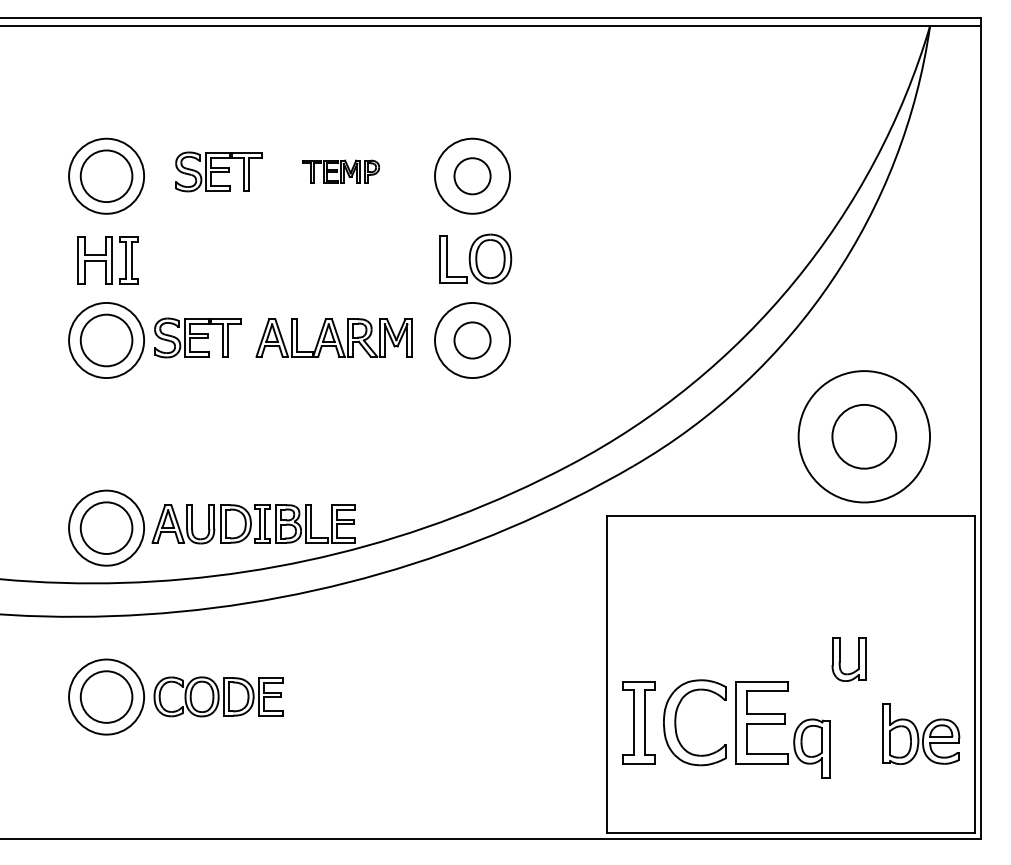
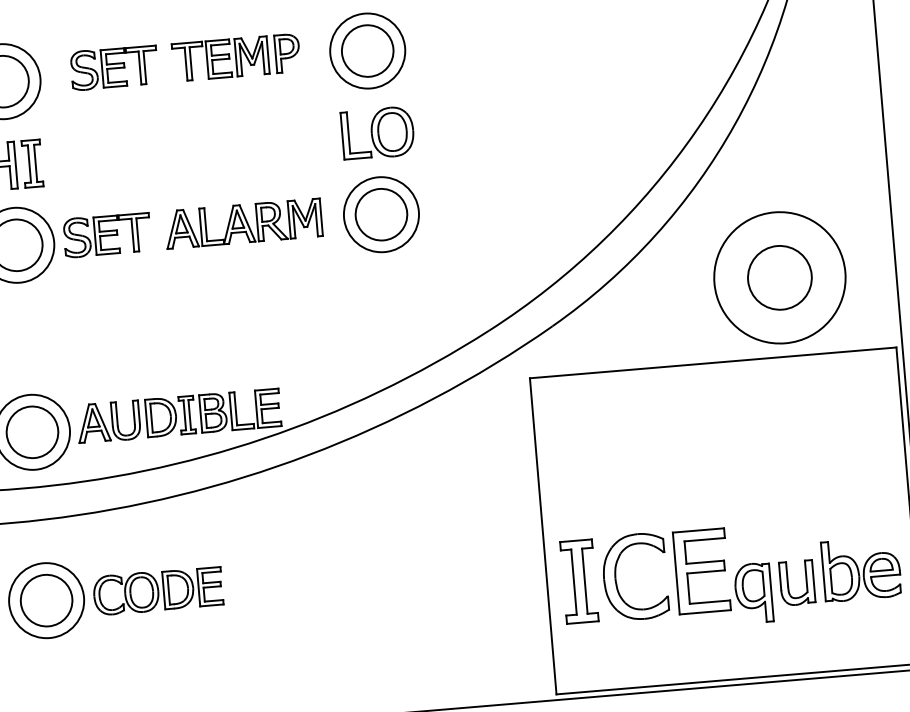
part: (341, 171) -> (236, 57), size x1.67
circle: (472, 176) -> (367, 51), size x1.43
circle: (472, 340) -> (381, 214), size x1.43
part: (840, 659) -> (788, 583), moved

